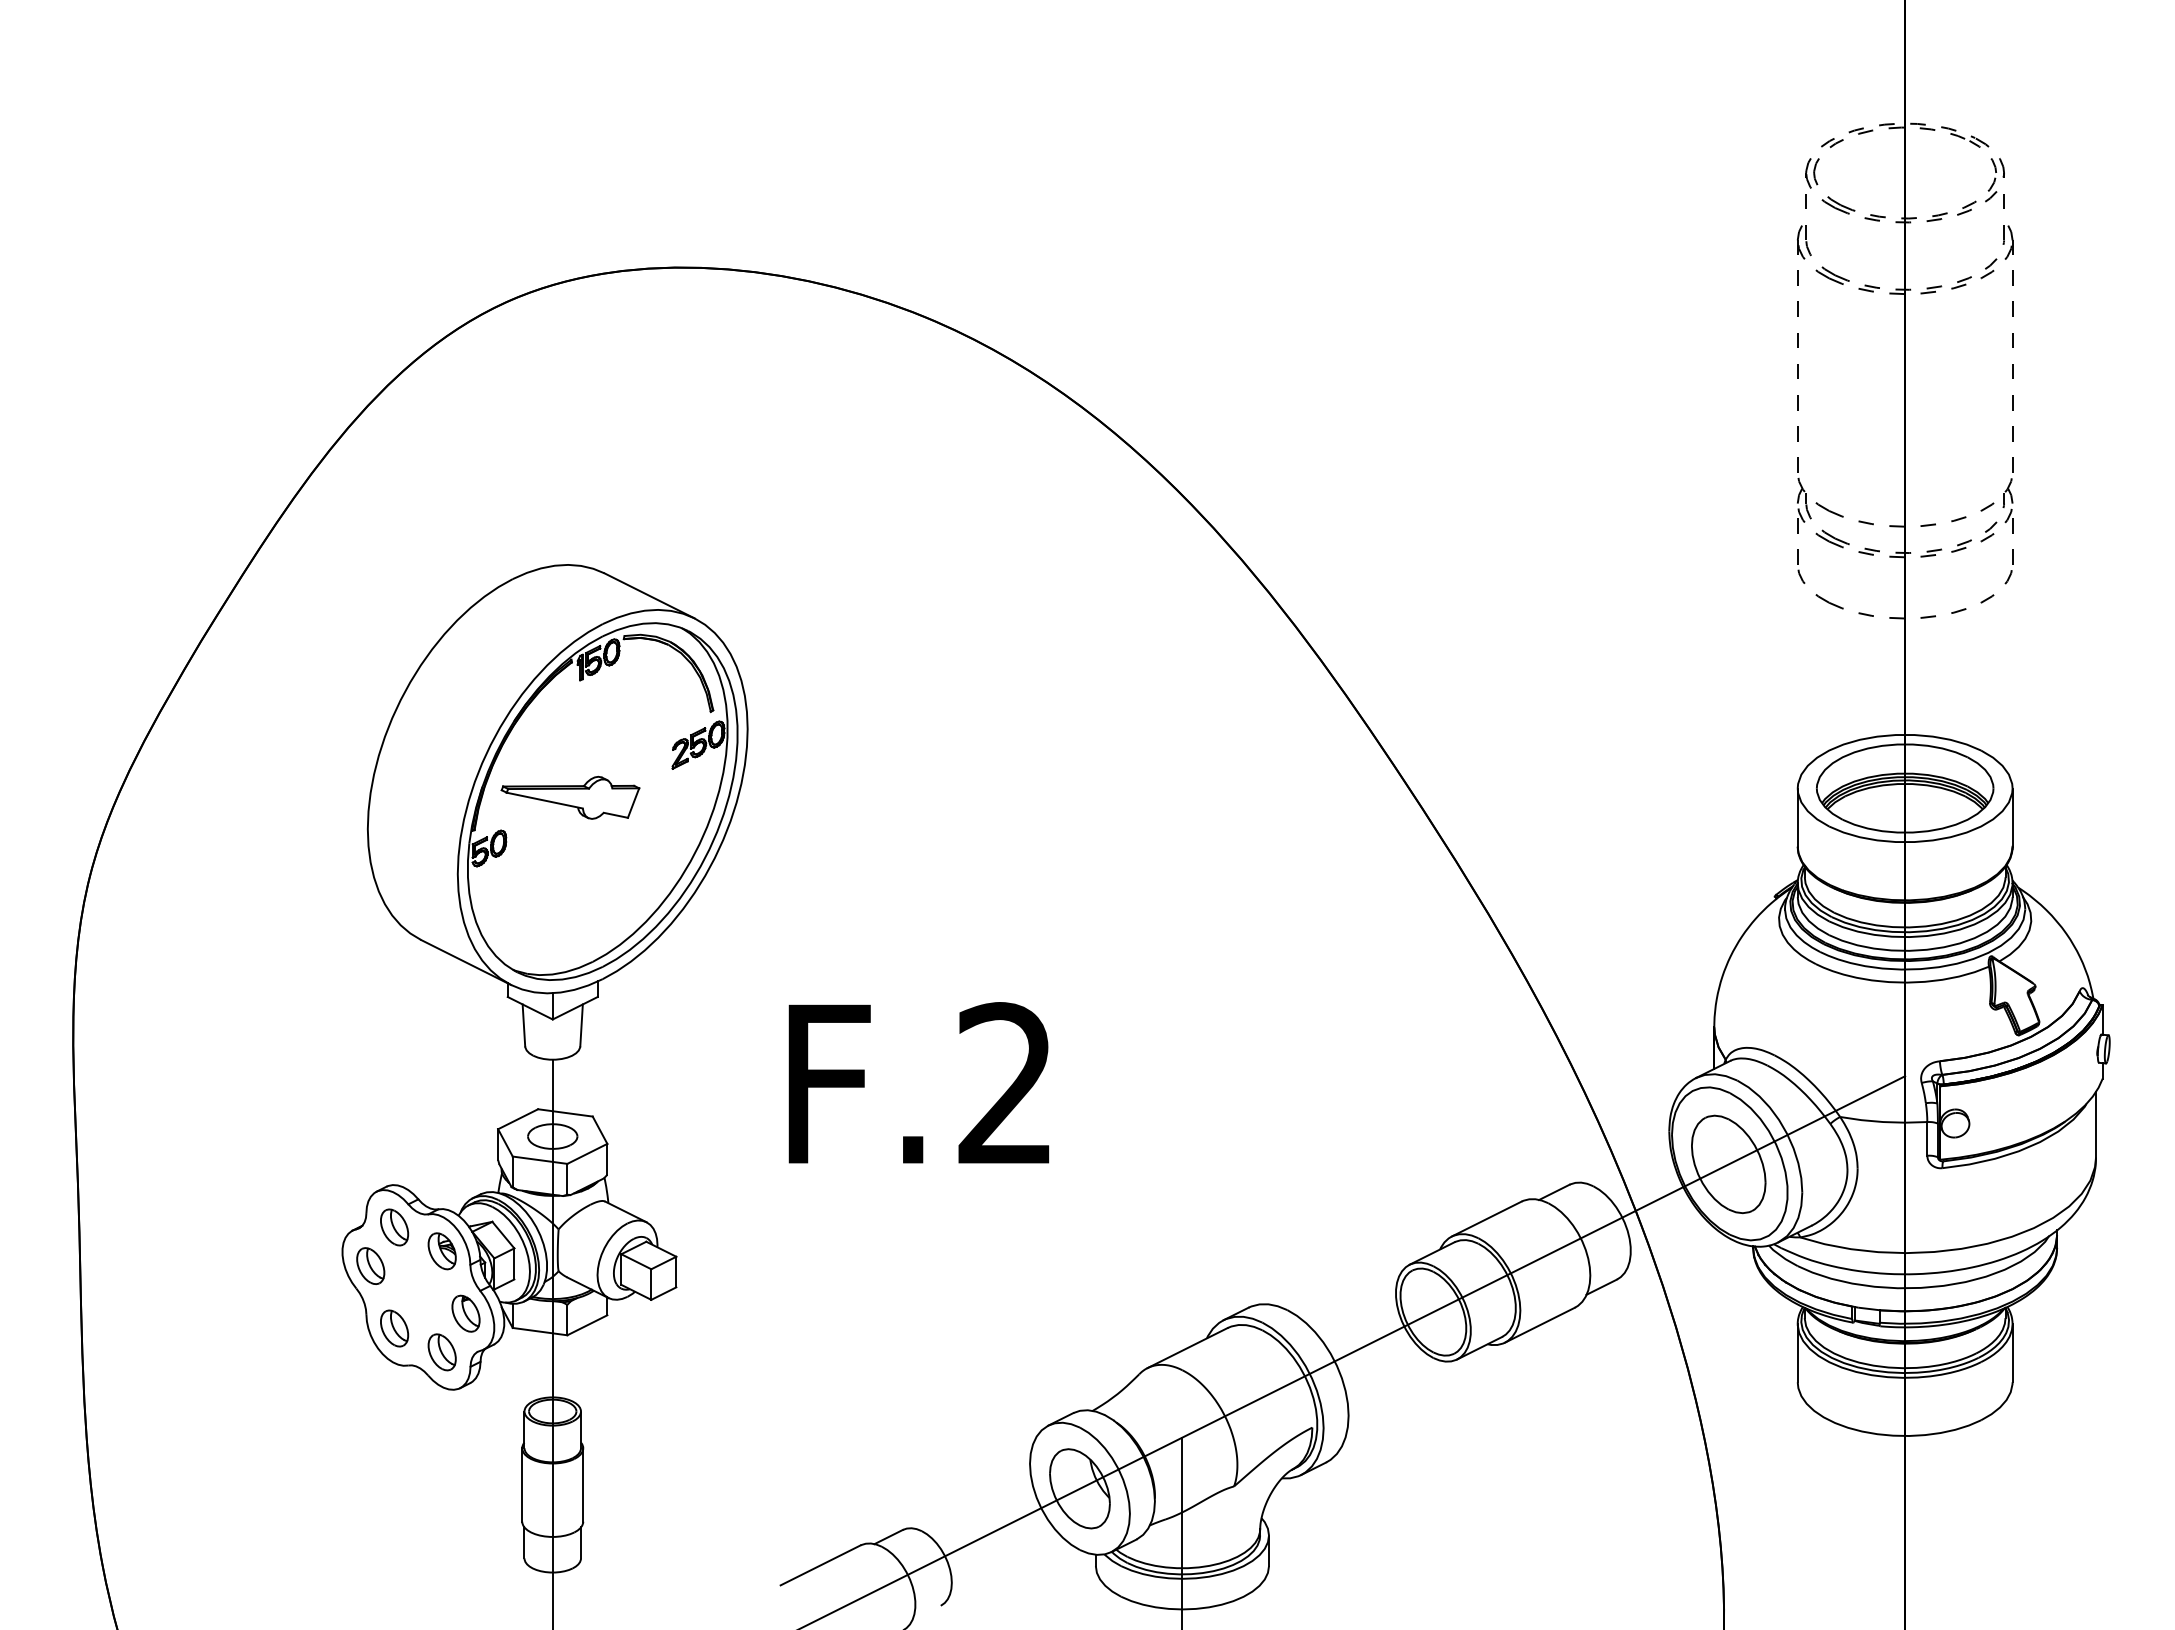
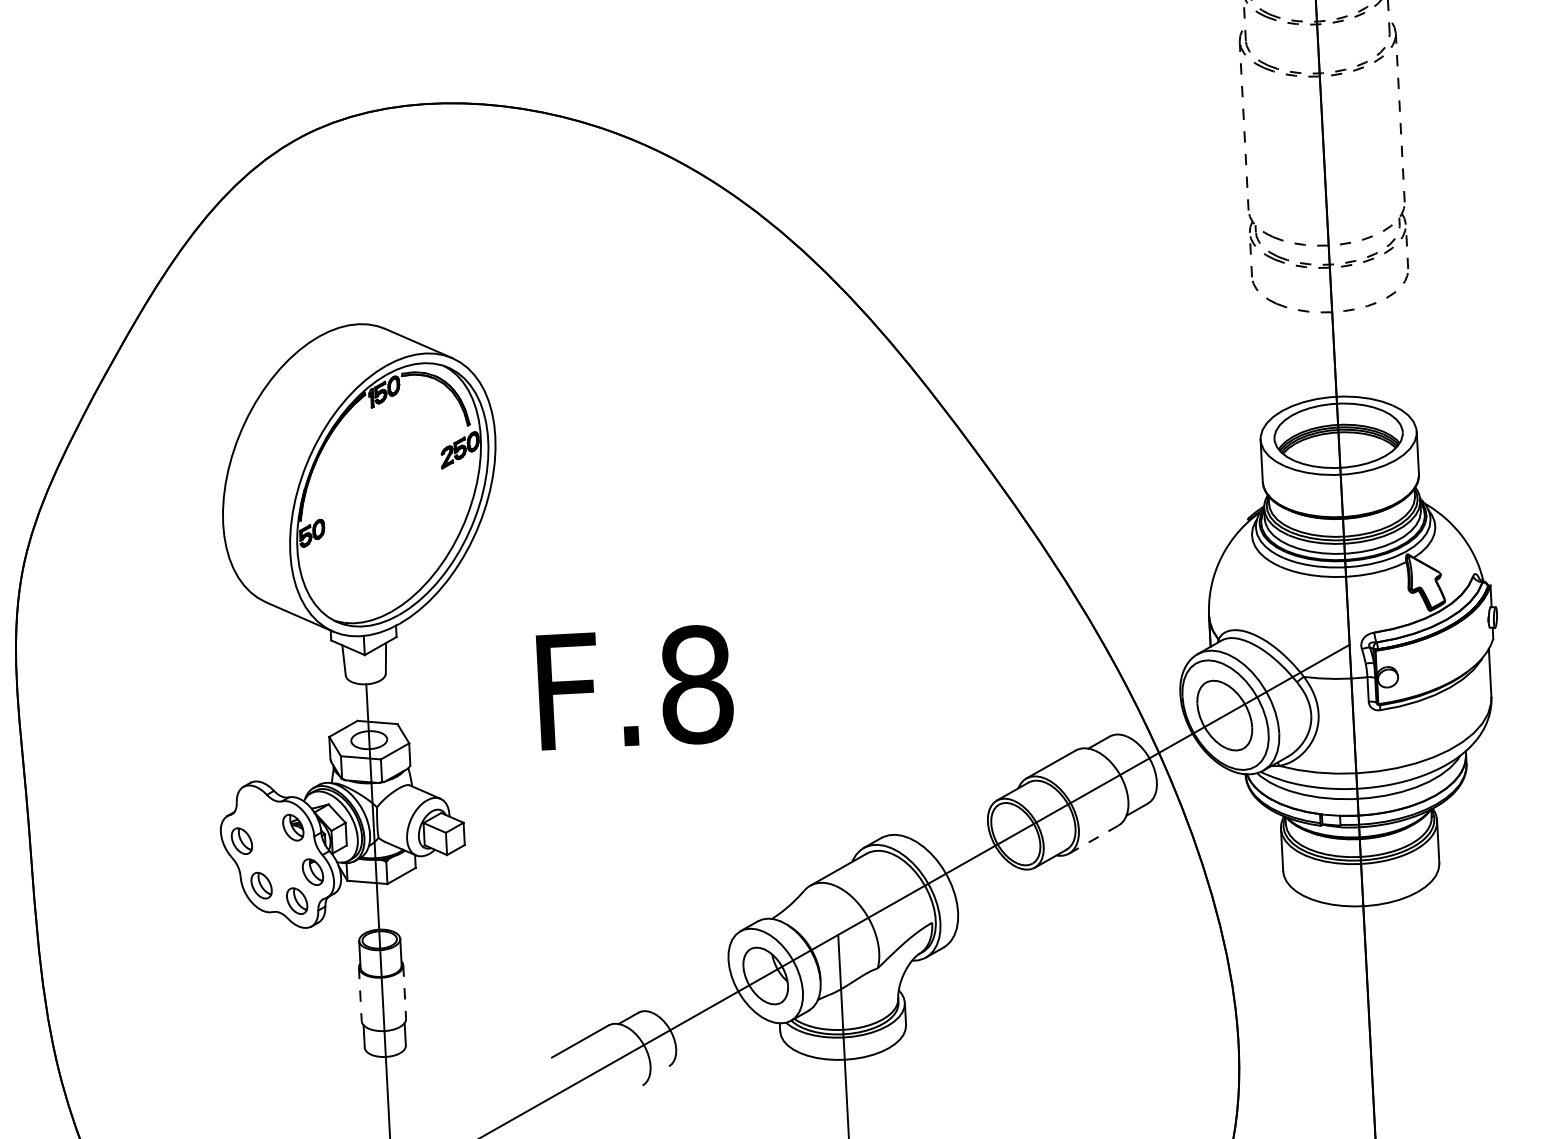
part: (570, 797) -> (369, 493), removed
text: (1006, 1084) -> (696, 685), F.2 -> F.8
part: (394, 1227) -> (257, 812), removed
line: (1540, 1325) -> (1094, 839), solid -> dashed
line: (522, 1484) -> (360, 994), solid -> dashed
line: (583, 1484) -> (404, 991), solid -> dashed

